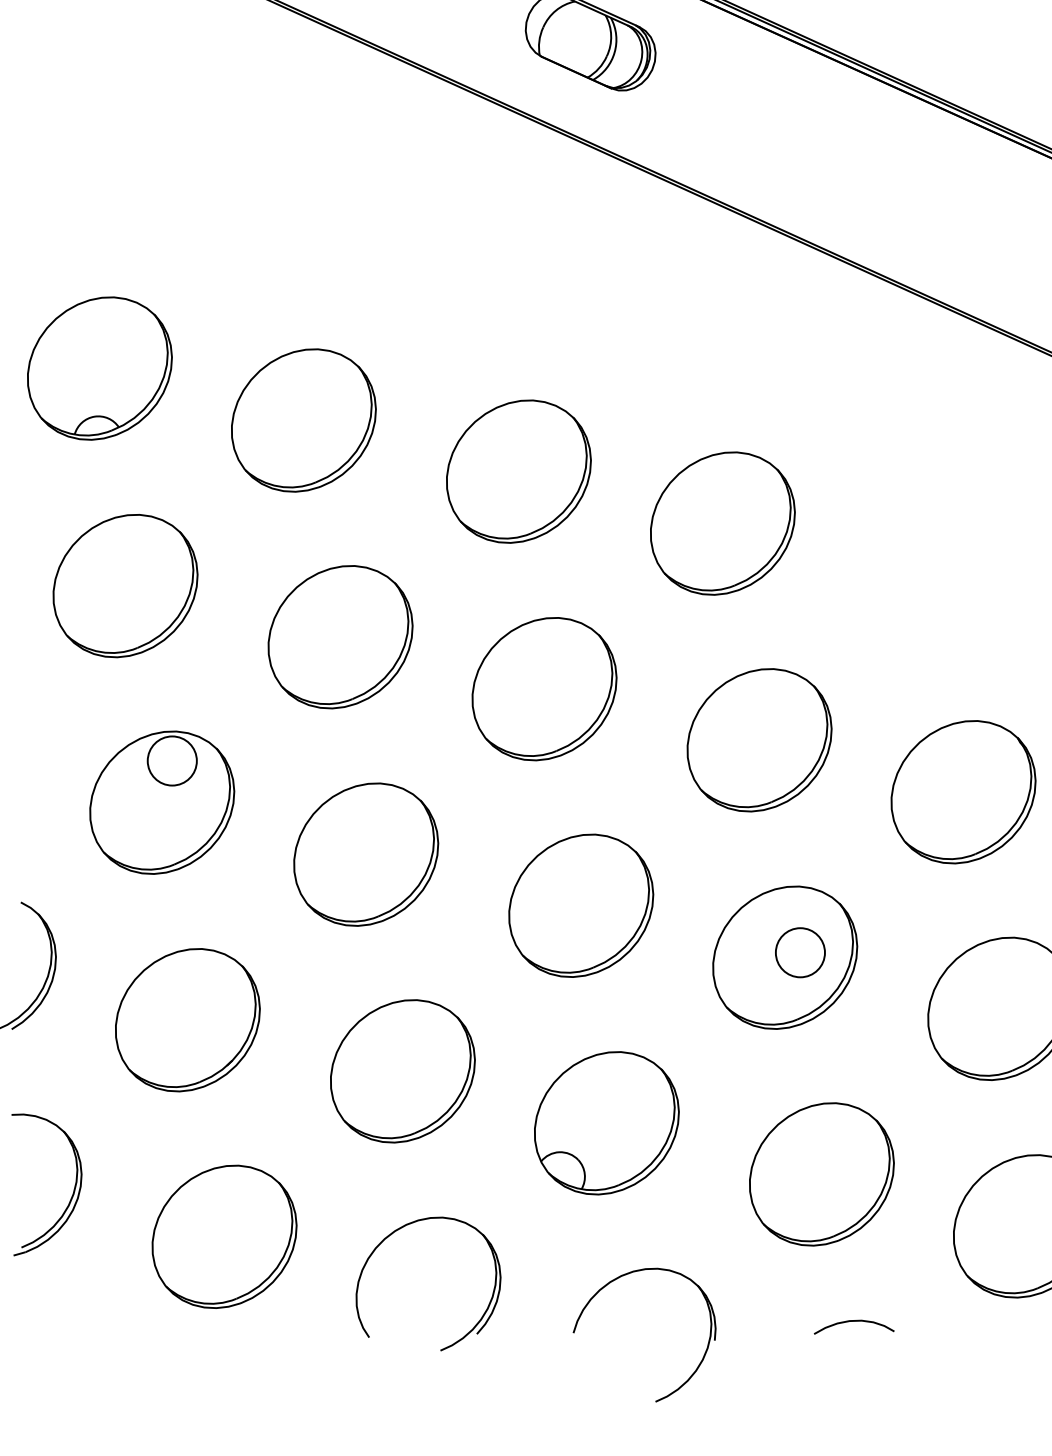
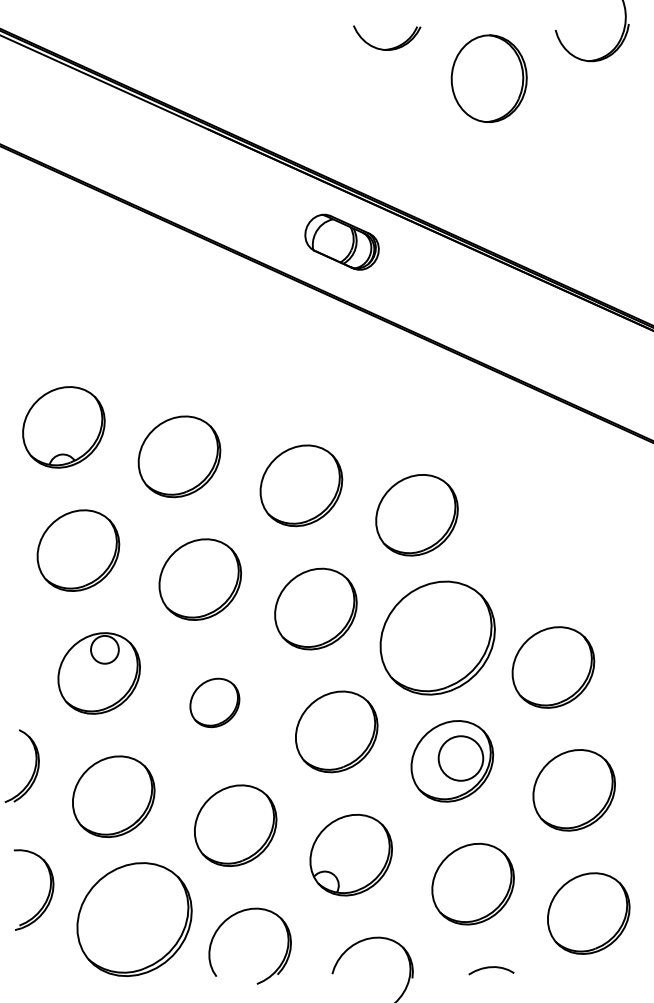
part: (758, 739) -> (437, 637), size x1.4
part: (365, 853) -> (214, 702), size x0.6
circle: (799, 952) -> (460, 758), size x1.6
part: (224, 1236) -> (134, 919), size x1.4

